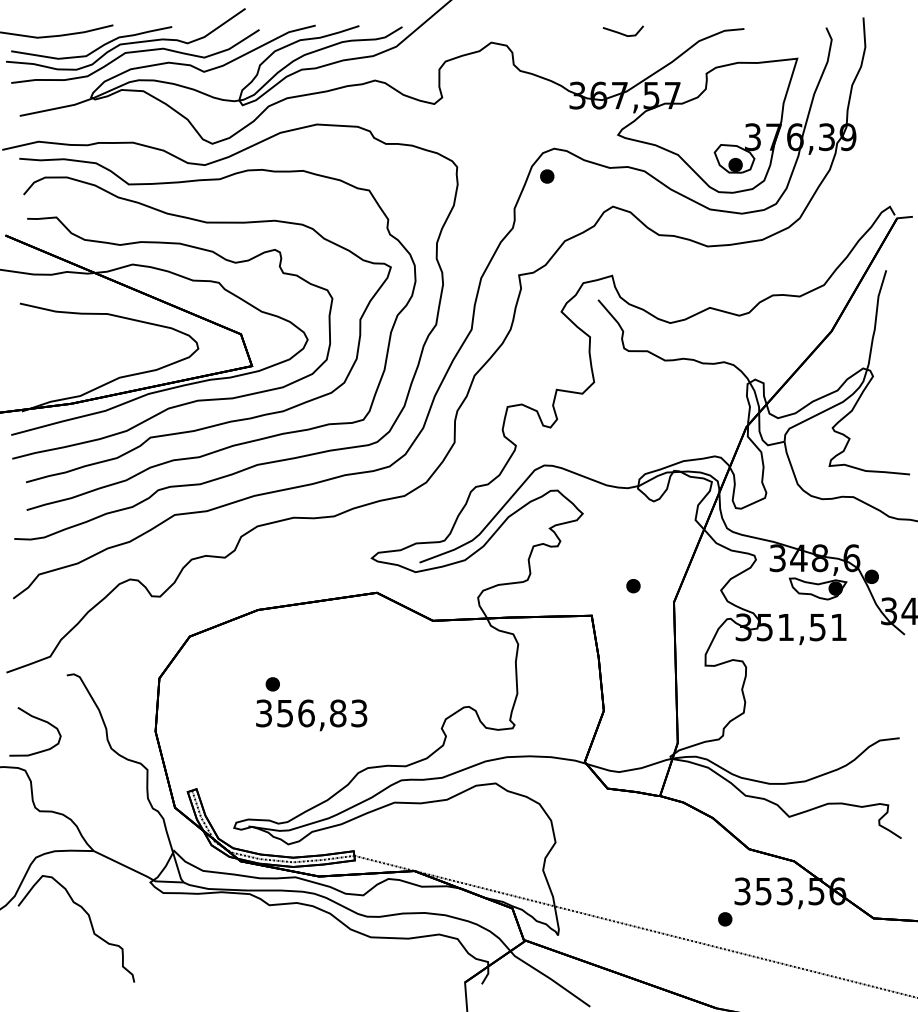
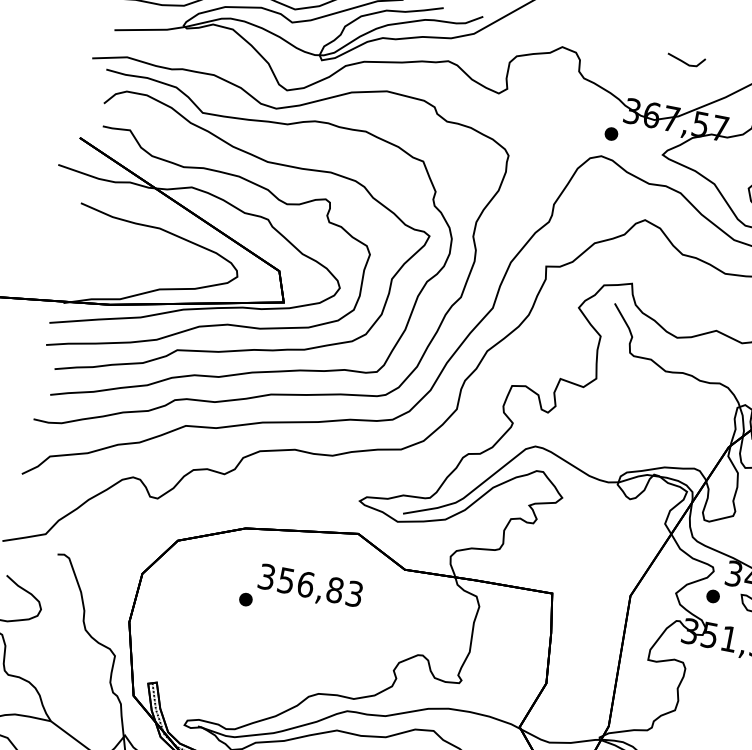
part: (547, 176) -> (611, 134), moved
part: (633, 586) -> (713, 596), moved
text: (311, 715) -> (310, 587), moved

